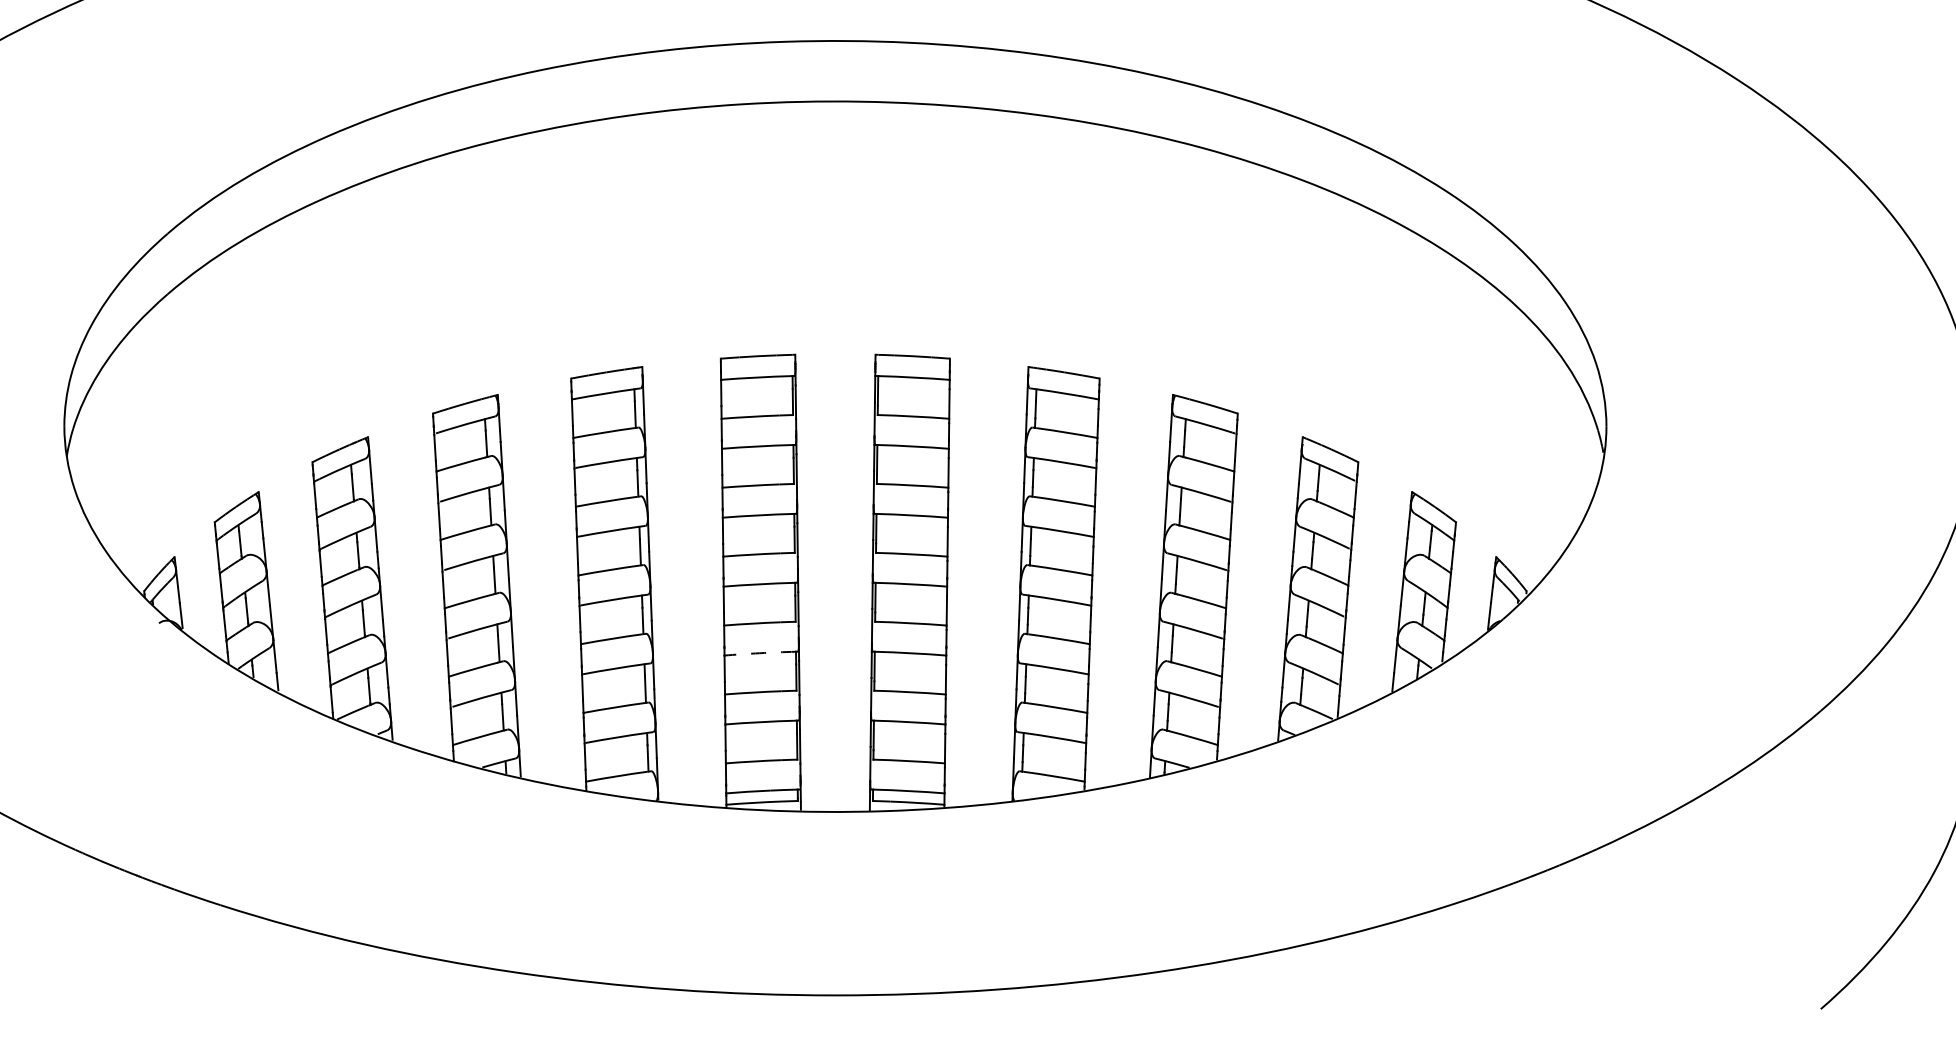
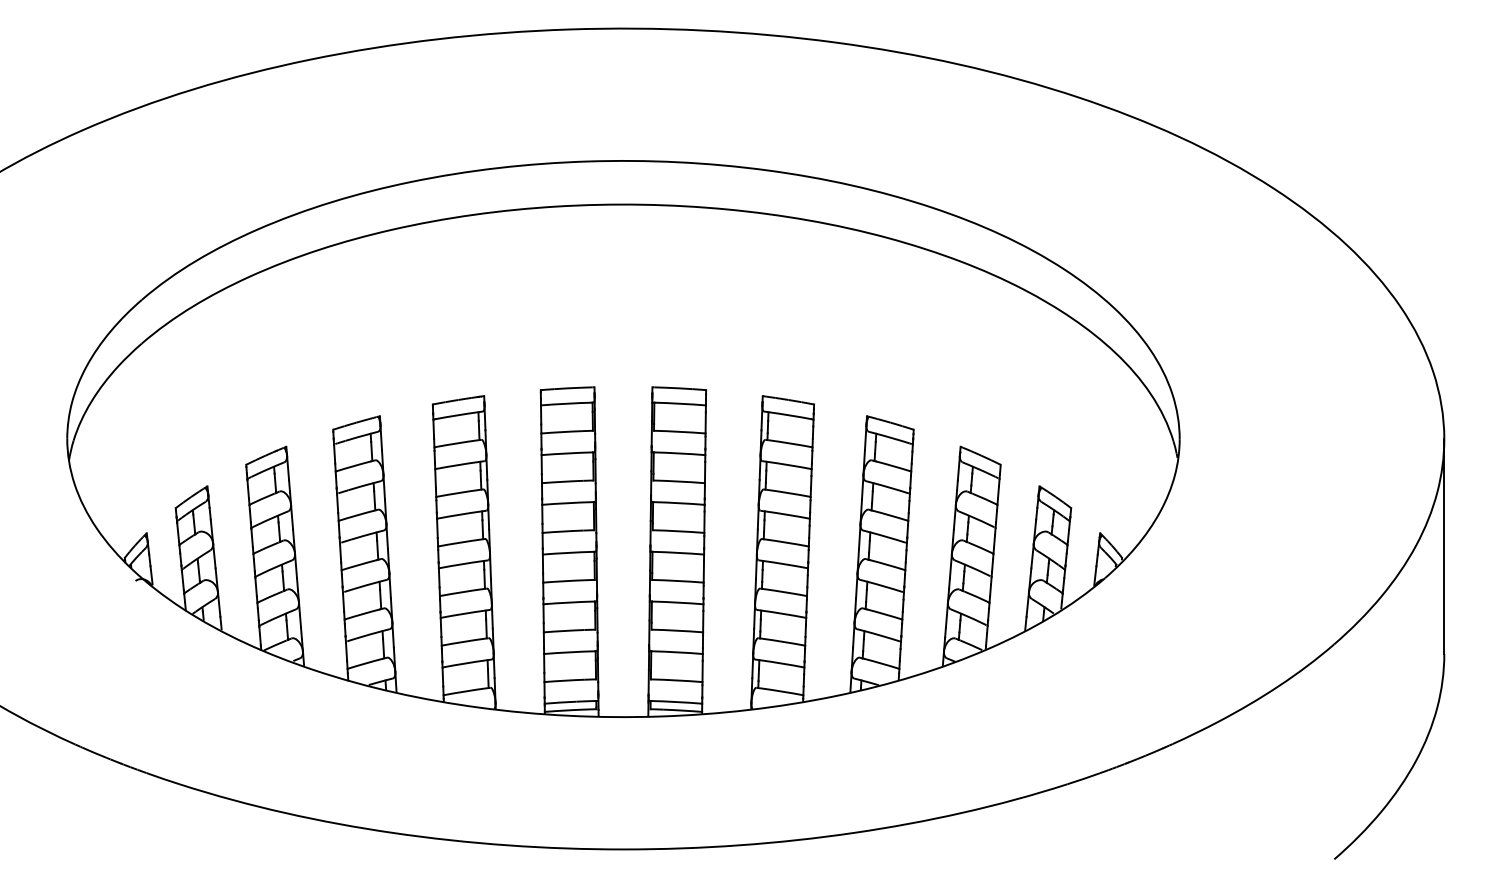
arc: (759, 653) -> (568, 602), dashed -> solid

